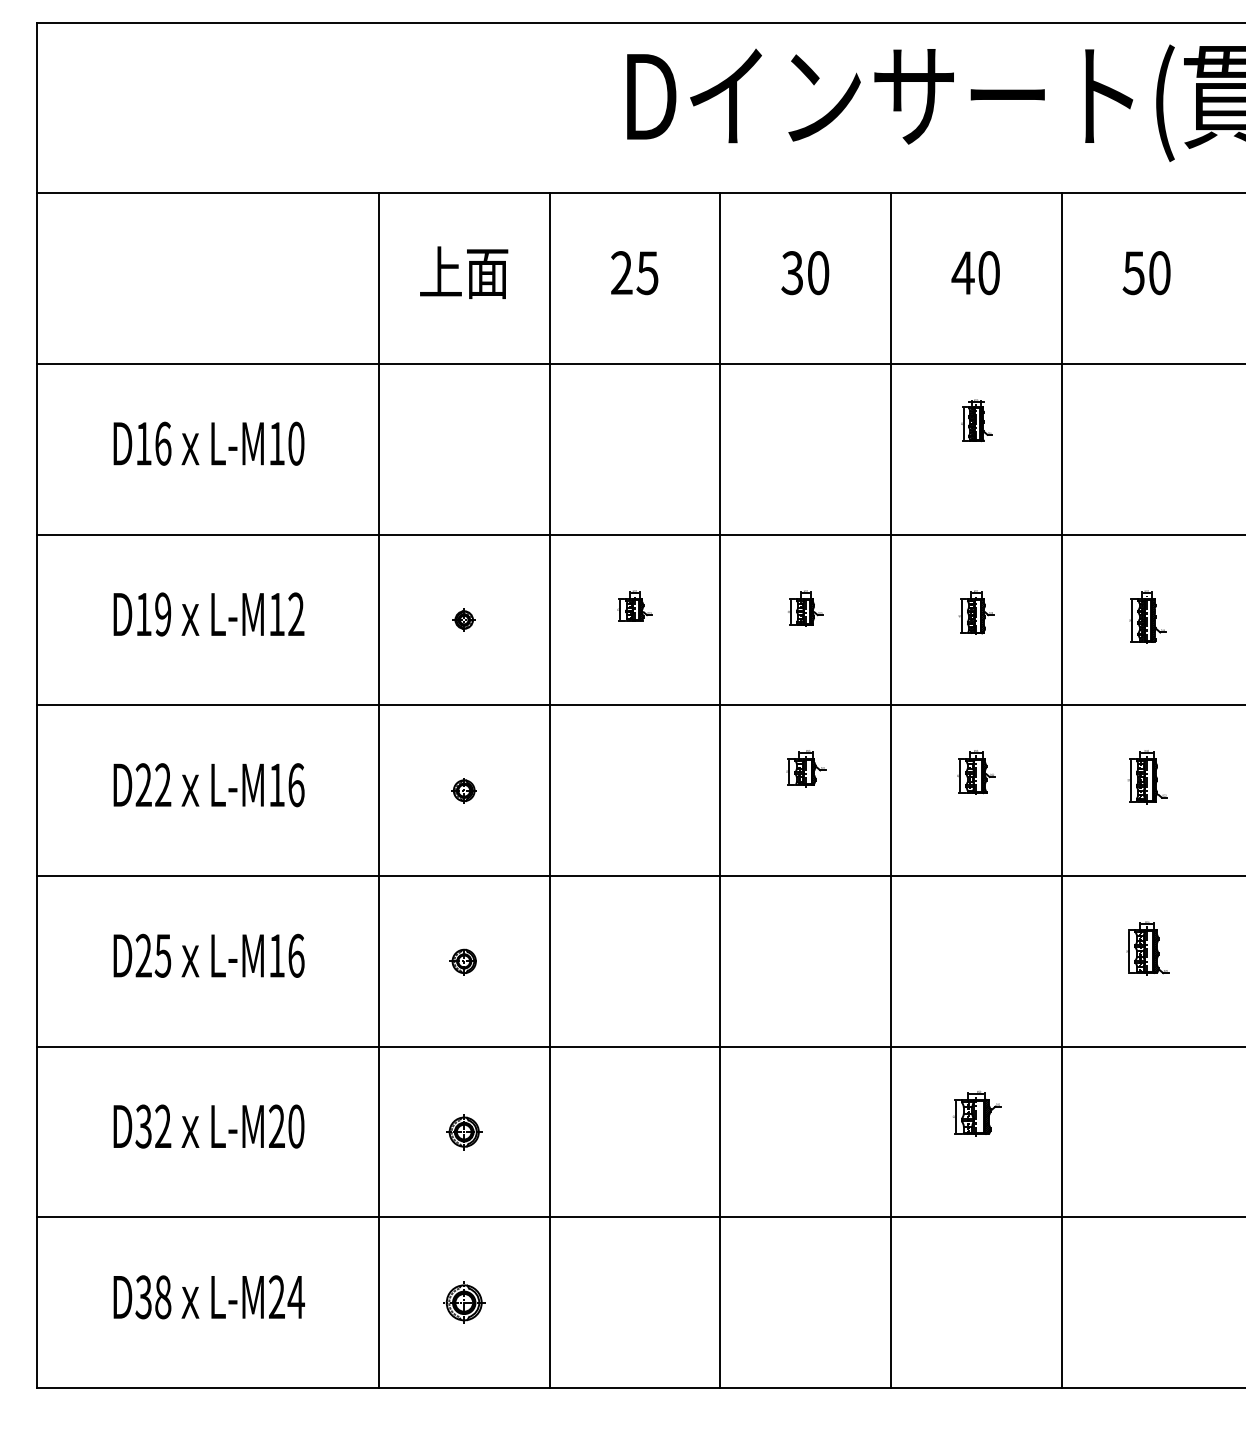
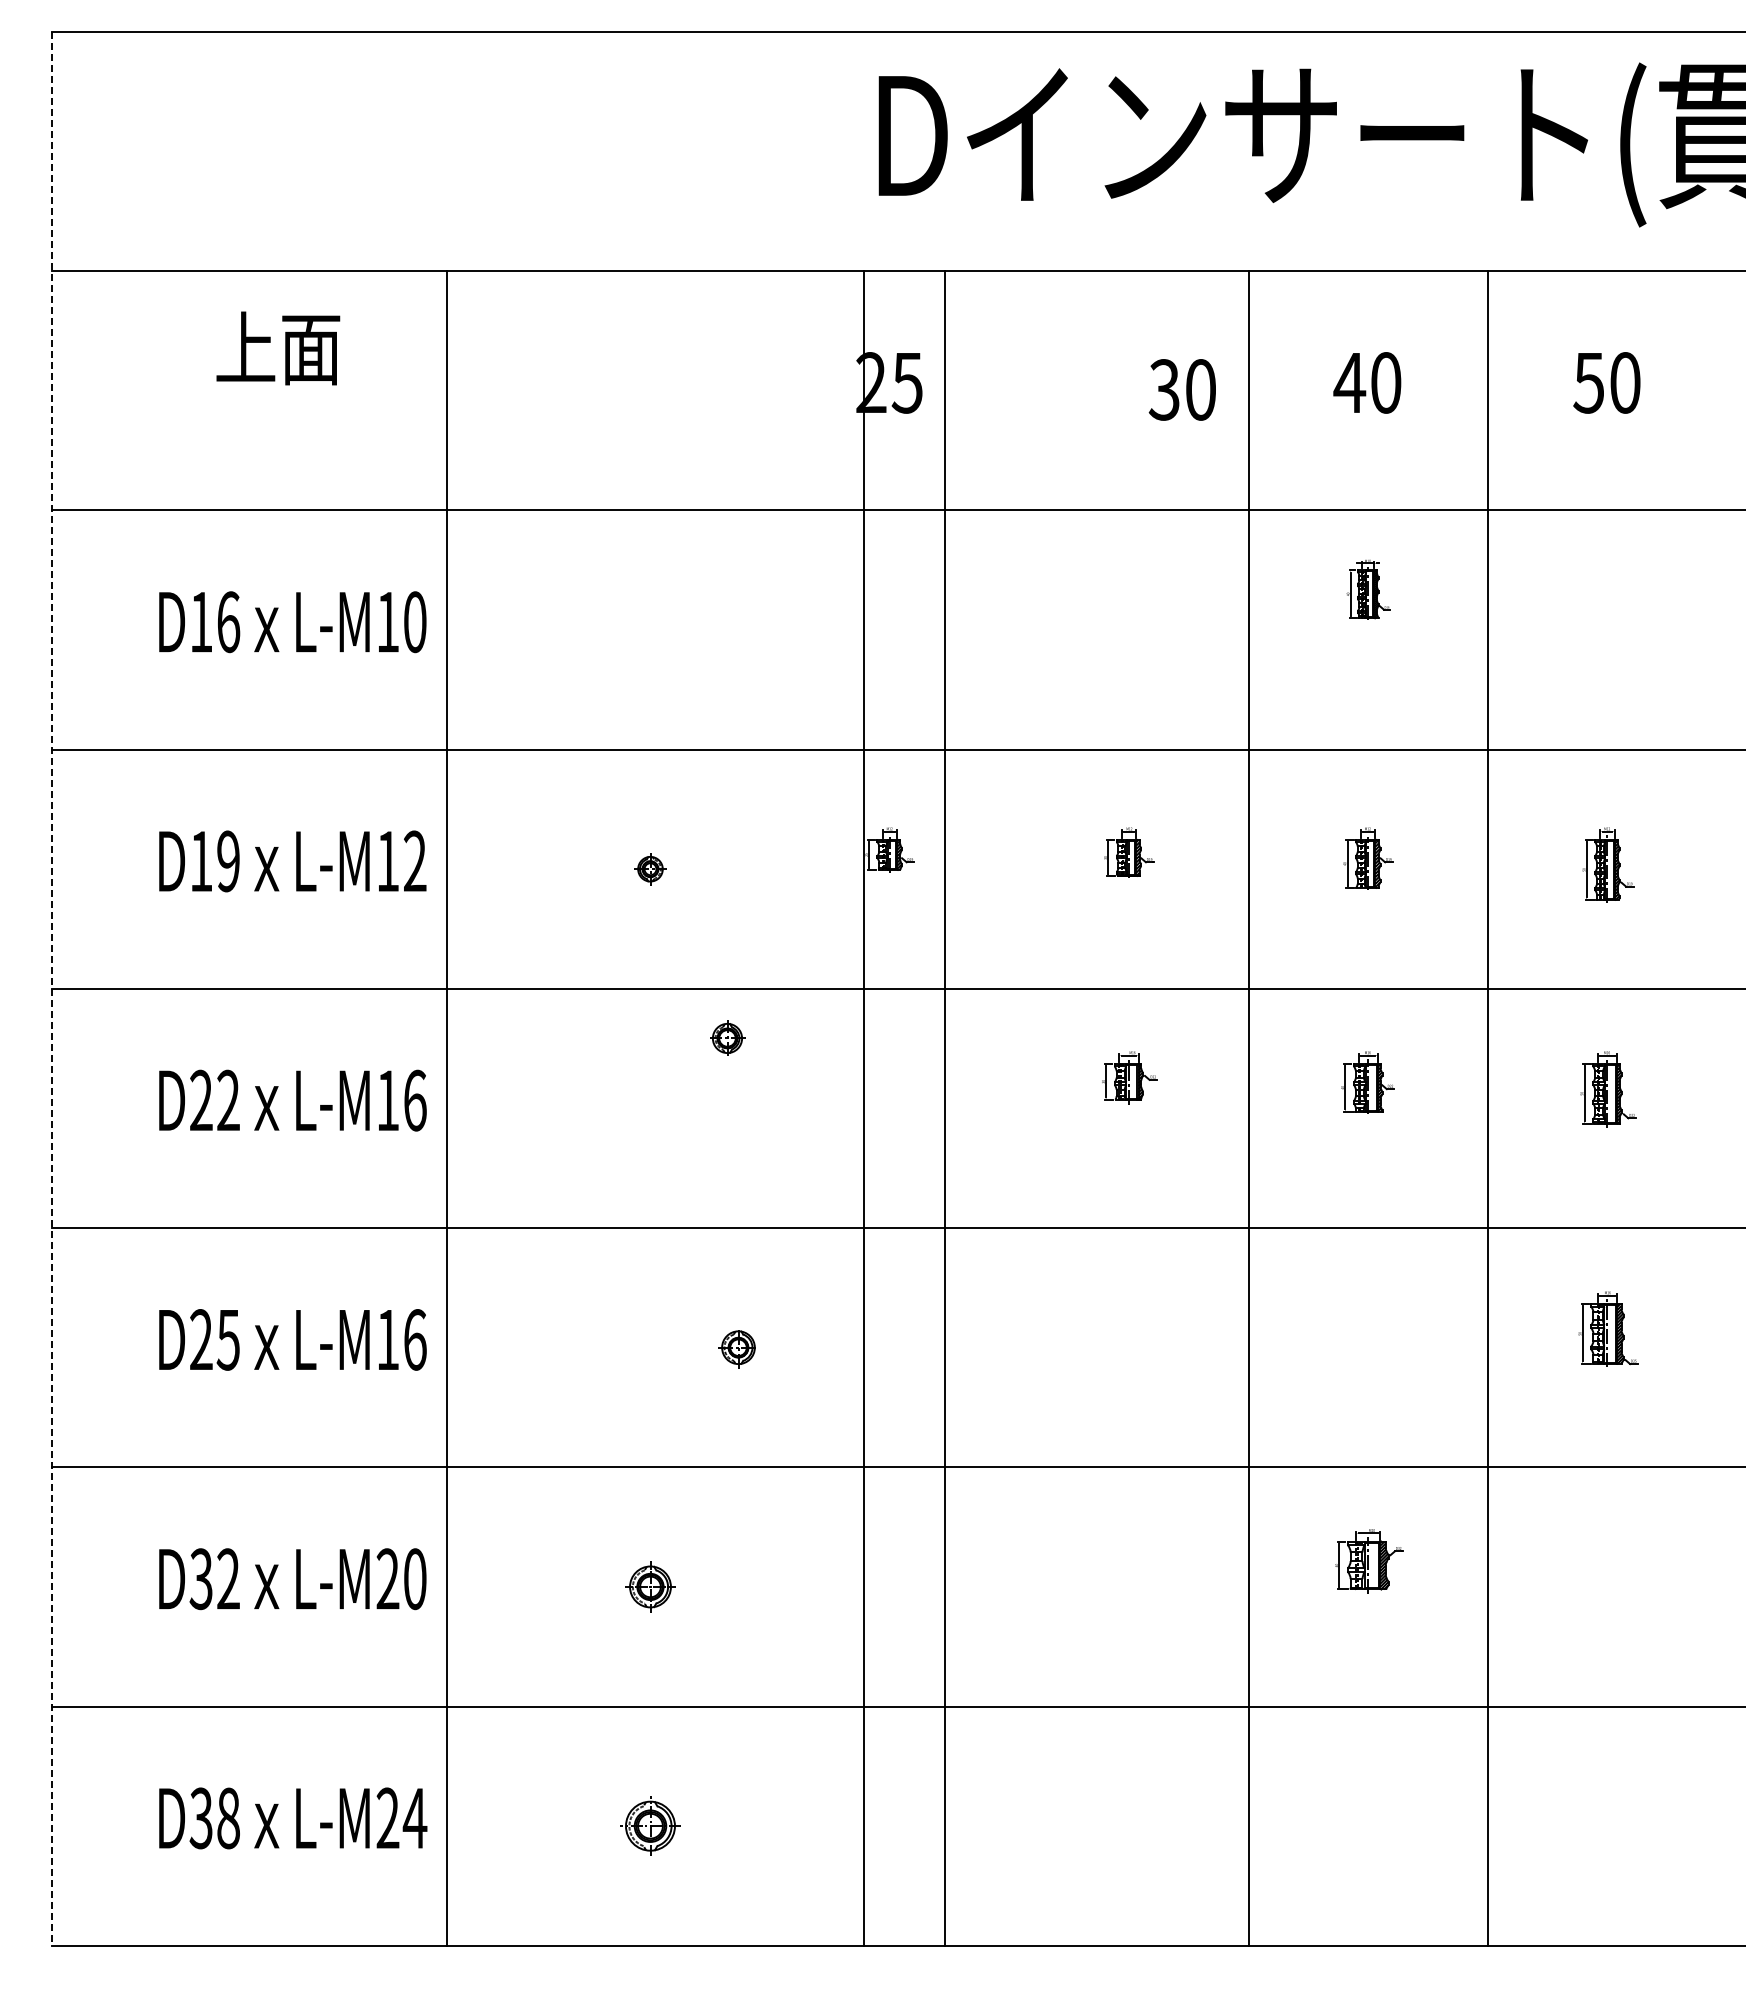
text: (464, 272) -> (278, 348), moved
text: (804, 272) -> (1181, 389), moved
line: (37, 705) -> (52, 988), solid -> dashed
line: (378, 790) -> (446, 1108), moved
part: (464, 790) -> (727, 1037), moved
line: (549, 790) -> (864, 1108), moved
line: (720, 790) -> (945, 1108), moved
part: (462, 962) -> (736, 1349), moved

